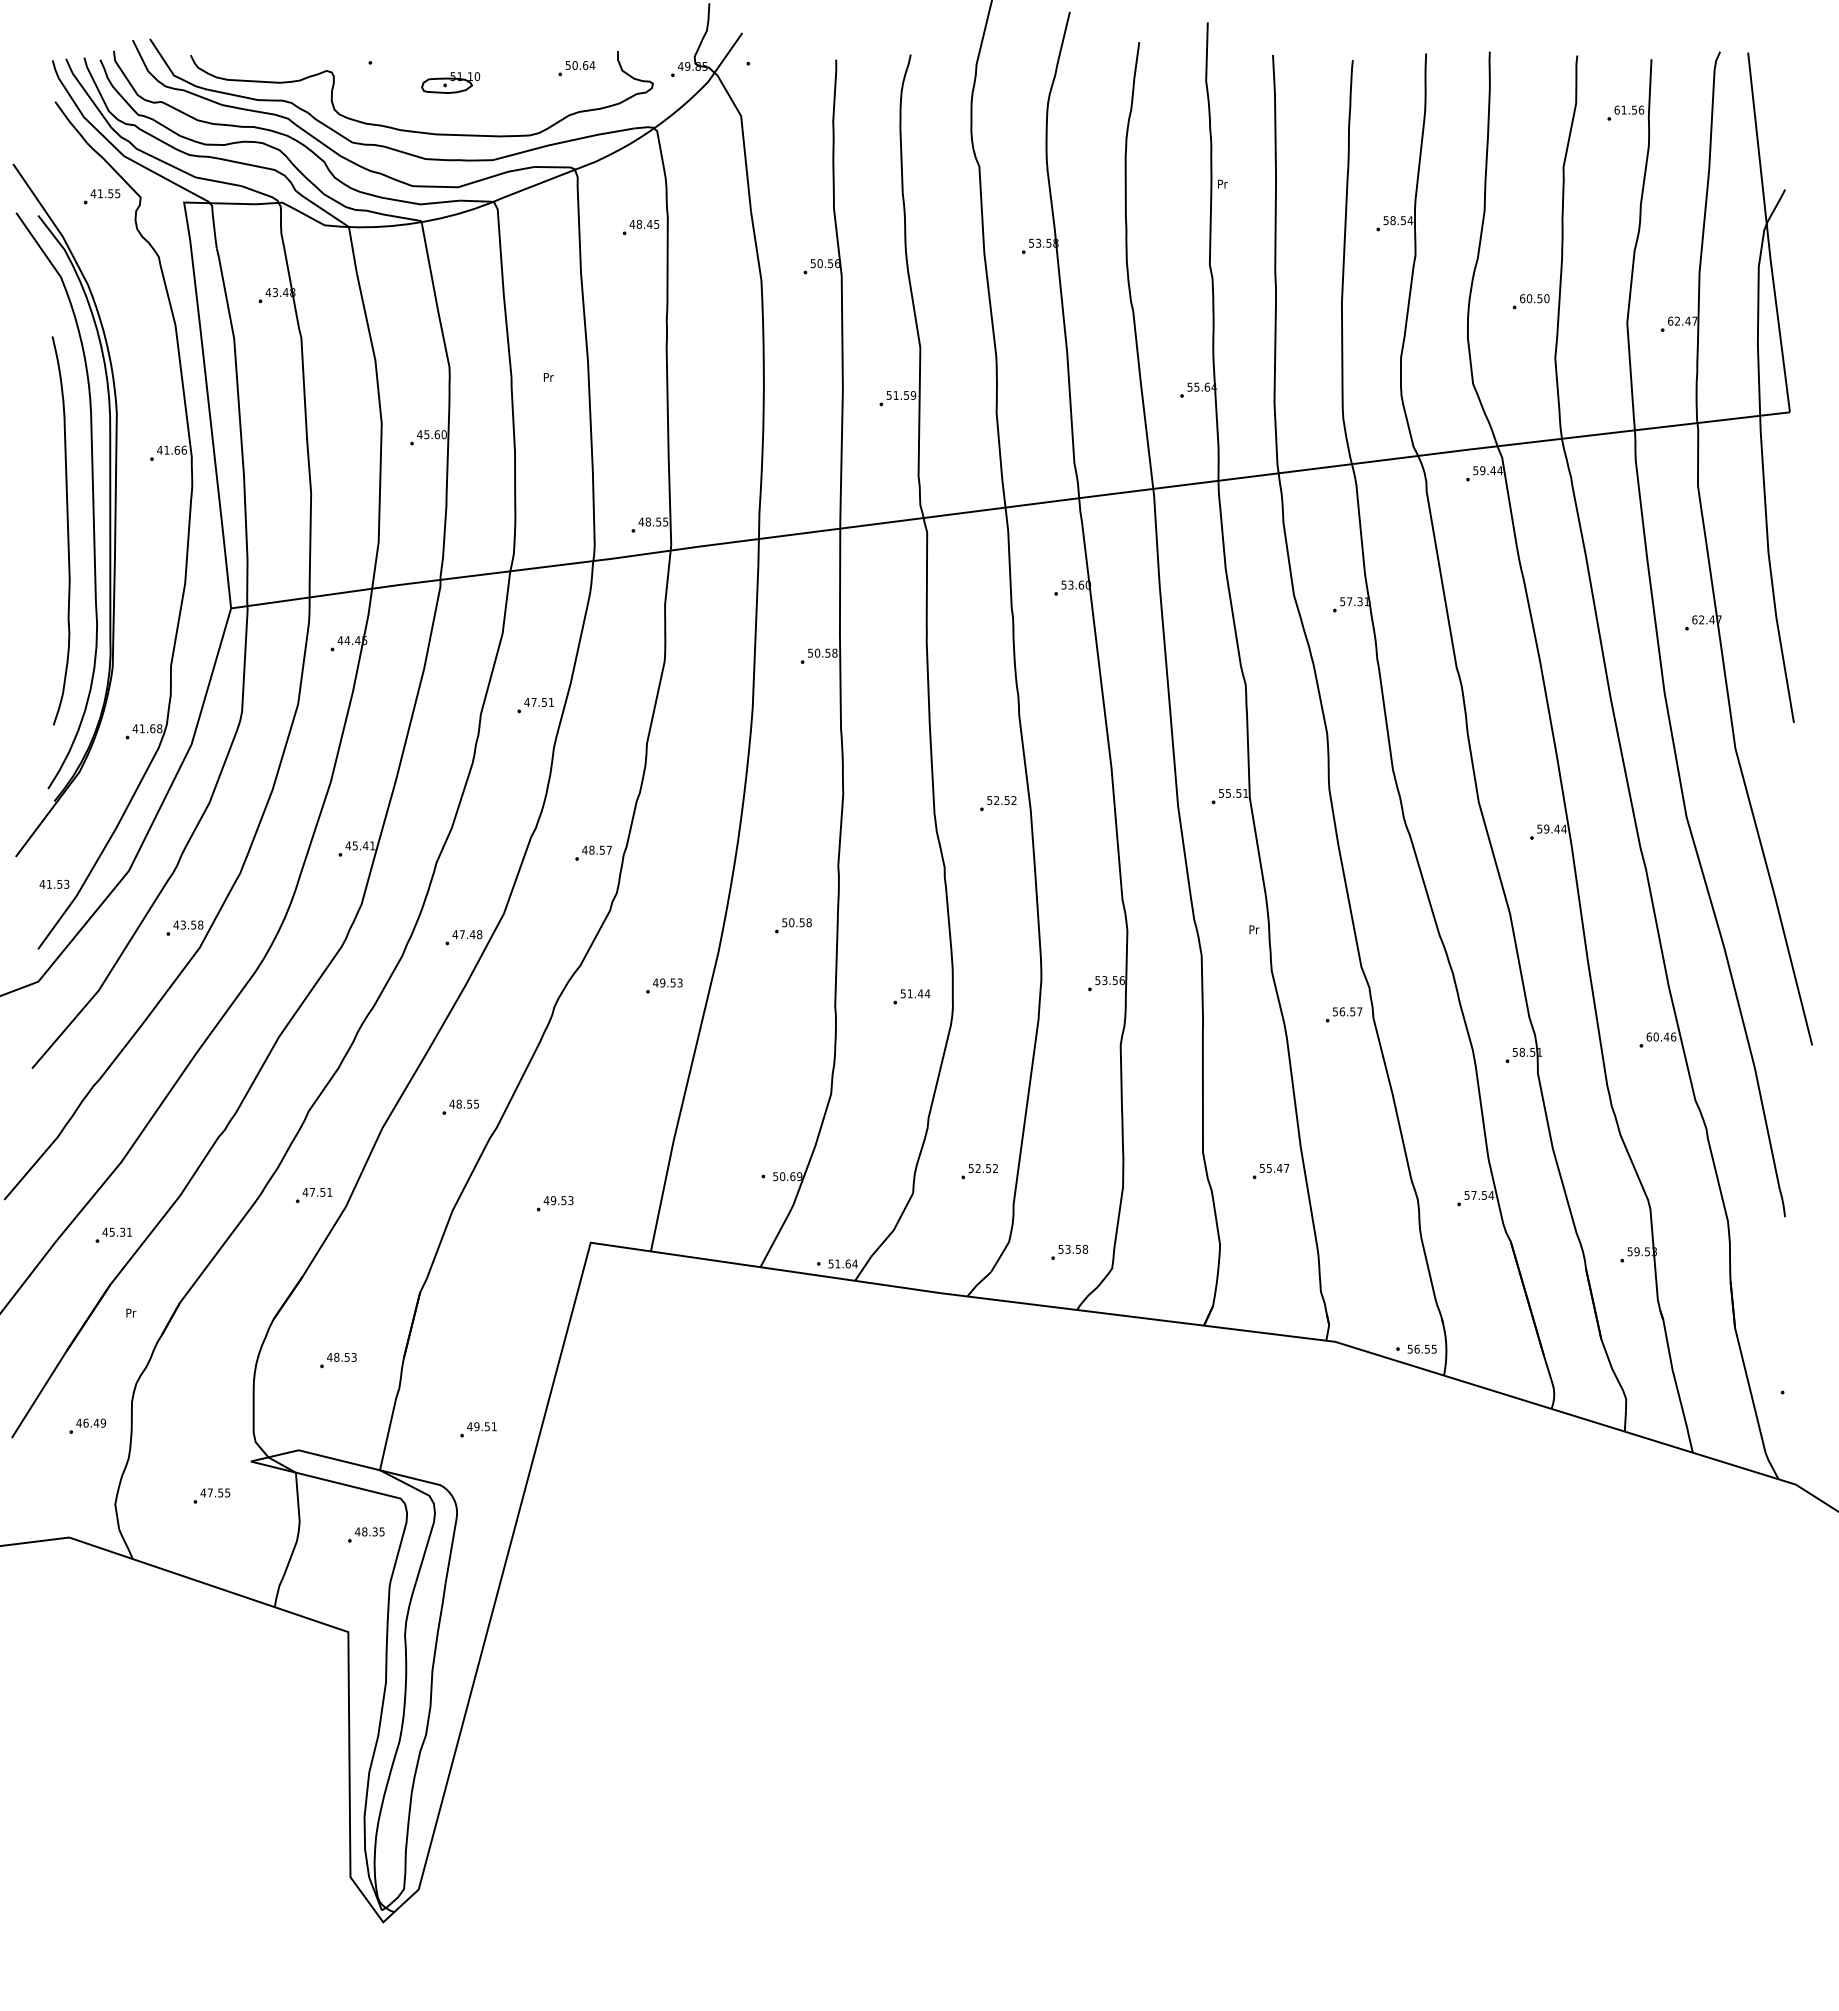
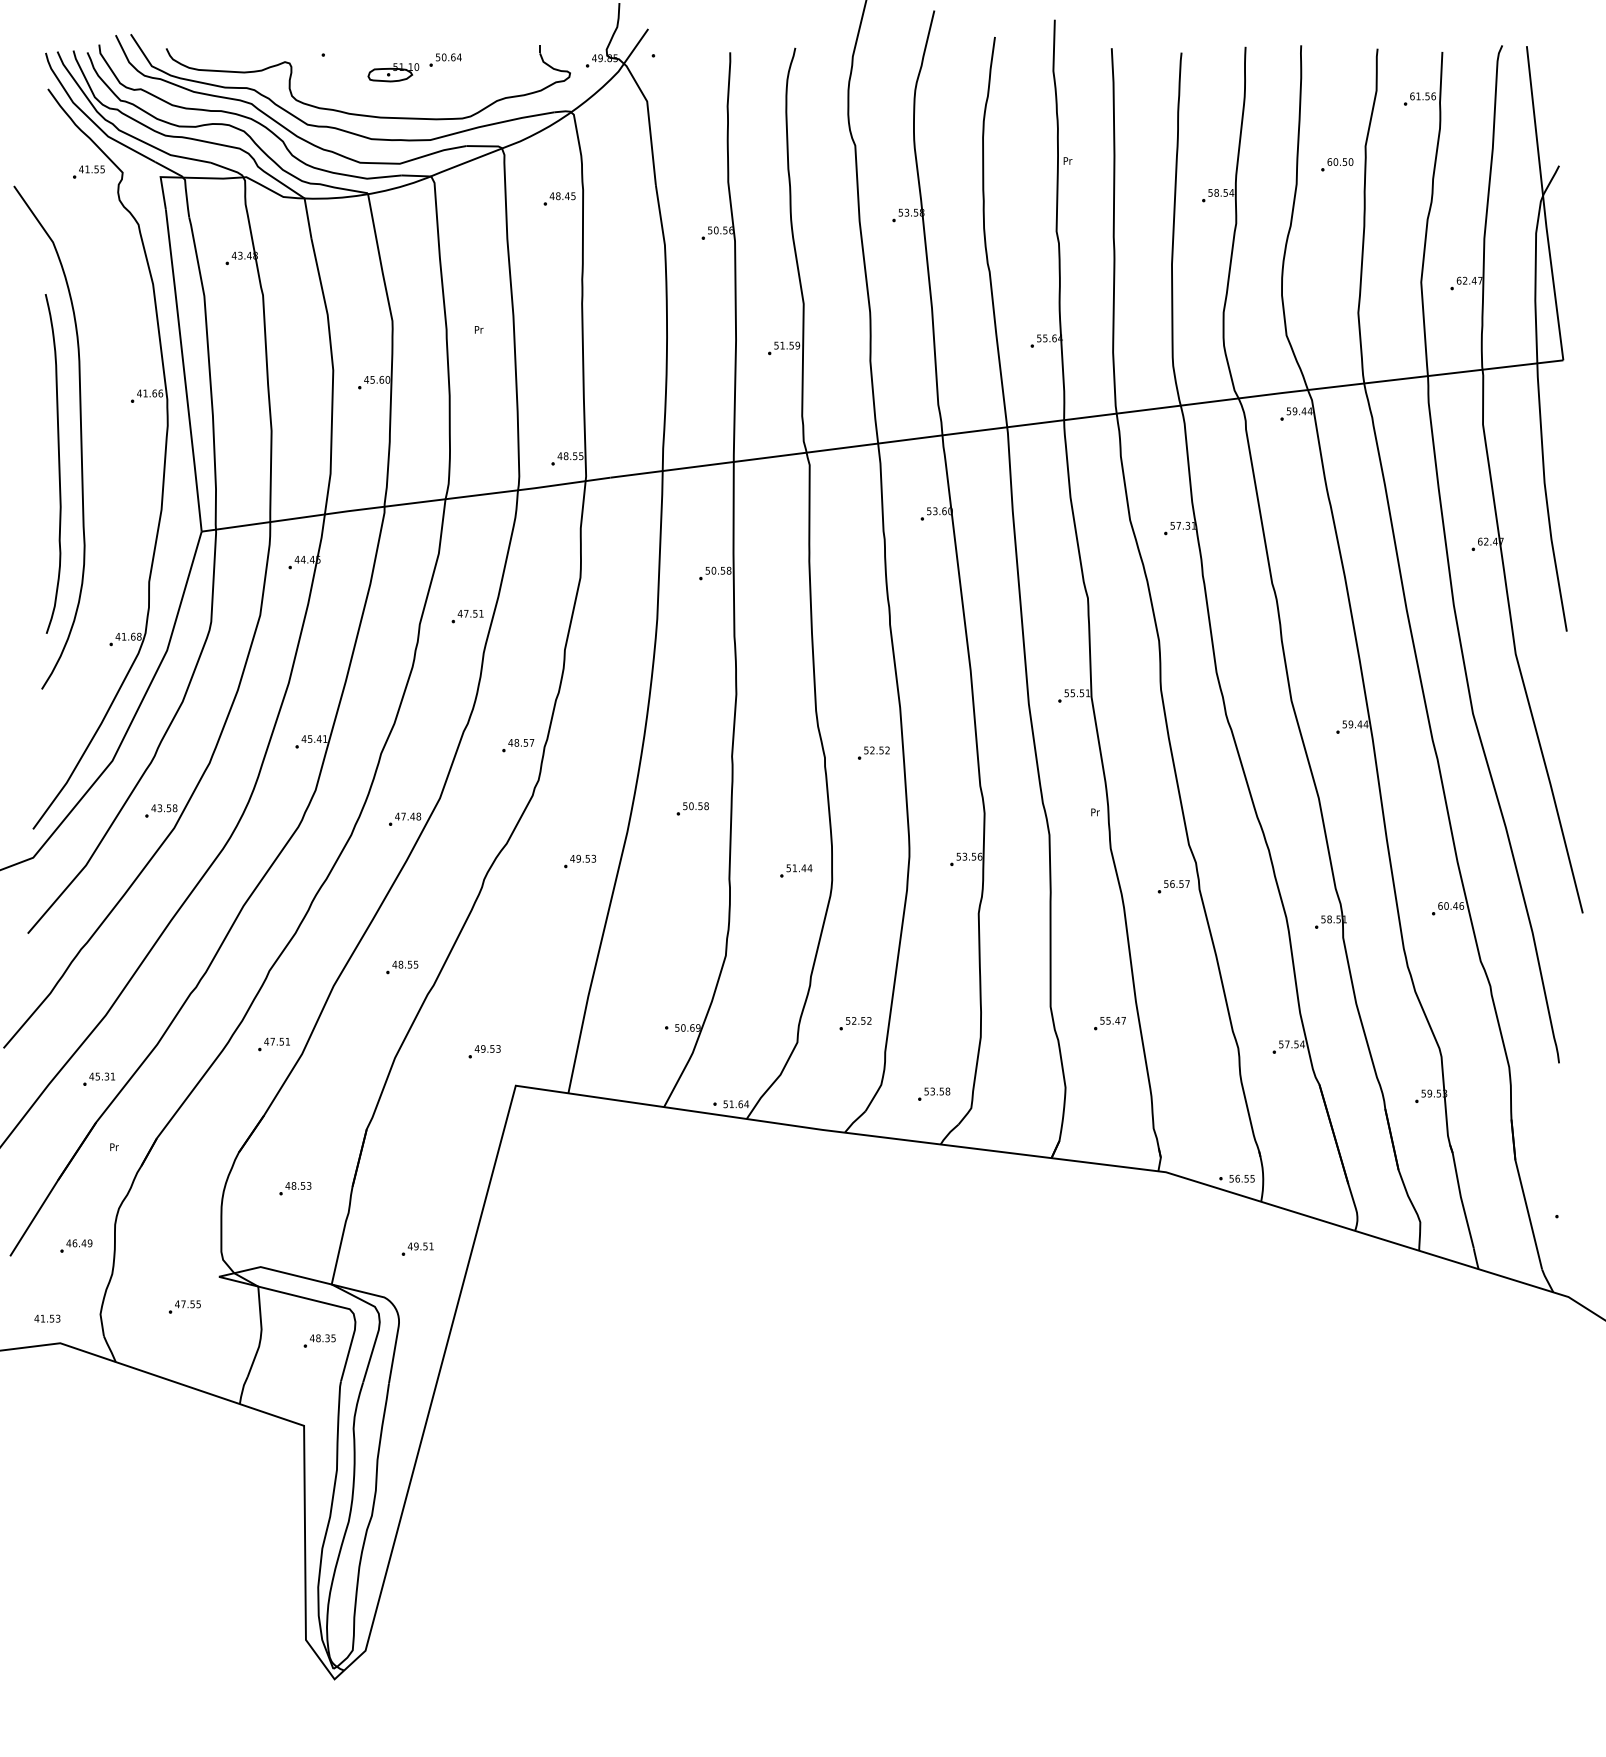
part: (576, 67) -> (445, 59), moved
part: (1531, 301) -> (1337, 164), moved
part: (109, 509) -> (95, 445), removed
part: (997, 802) -> (873, 752), moved
text: (54, 884) -> (47, 1318), moved

